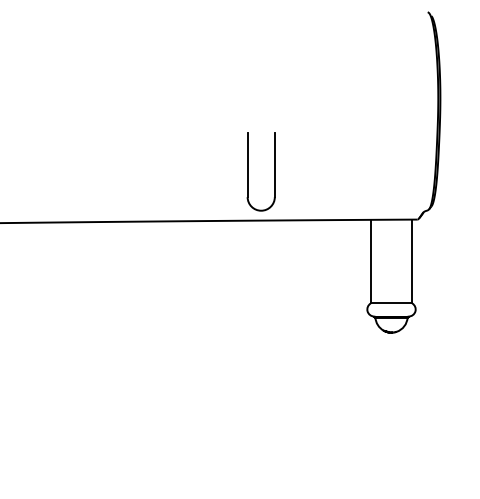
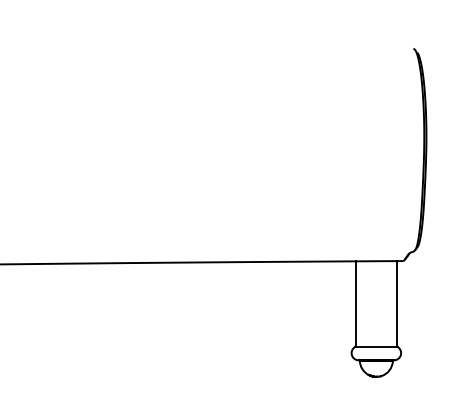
part: (248, 171) -> (229, 211), removed

